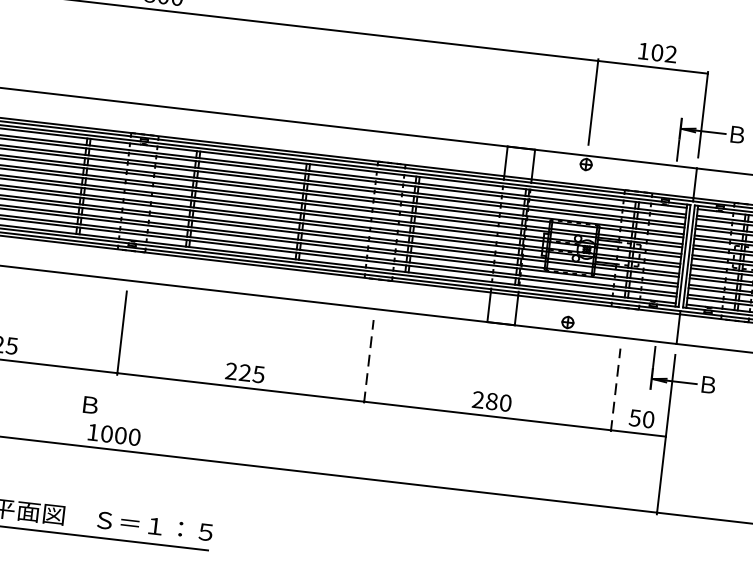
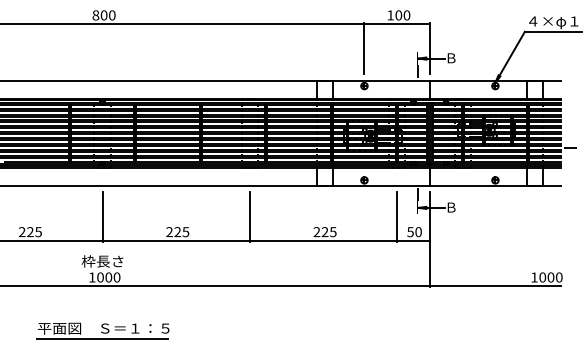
text: (670, 54) -> (406, 15), 102 -> 100
line: (368, 362) -> (249, 217), dashed -> solid
line: (616, 391) -> (397, 217), dashed -> solid
text: (497, 402) -> (328, 232), 280 -> 225
text: (113, 407) -> (102, 261), Ｂ -> 枠長さ

